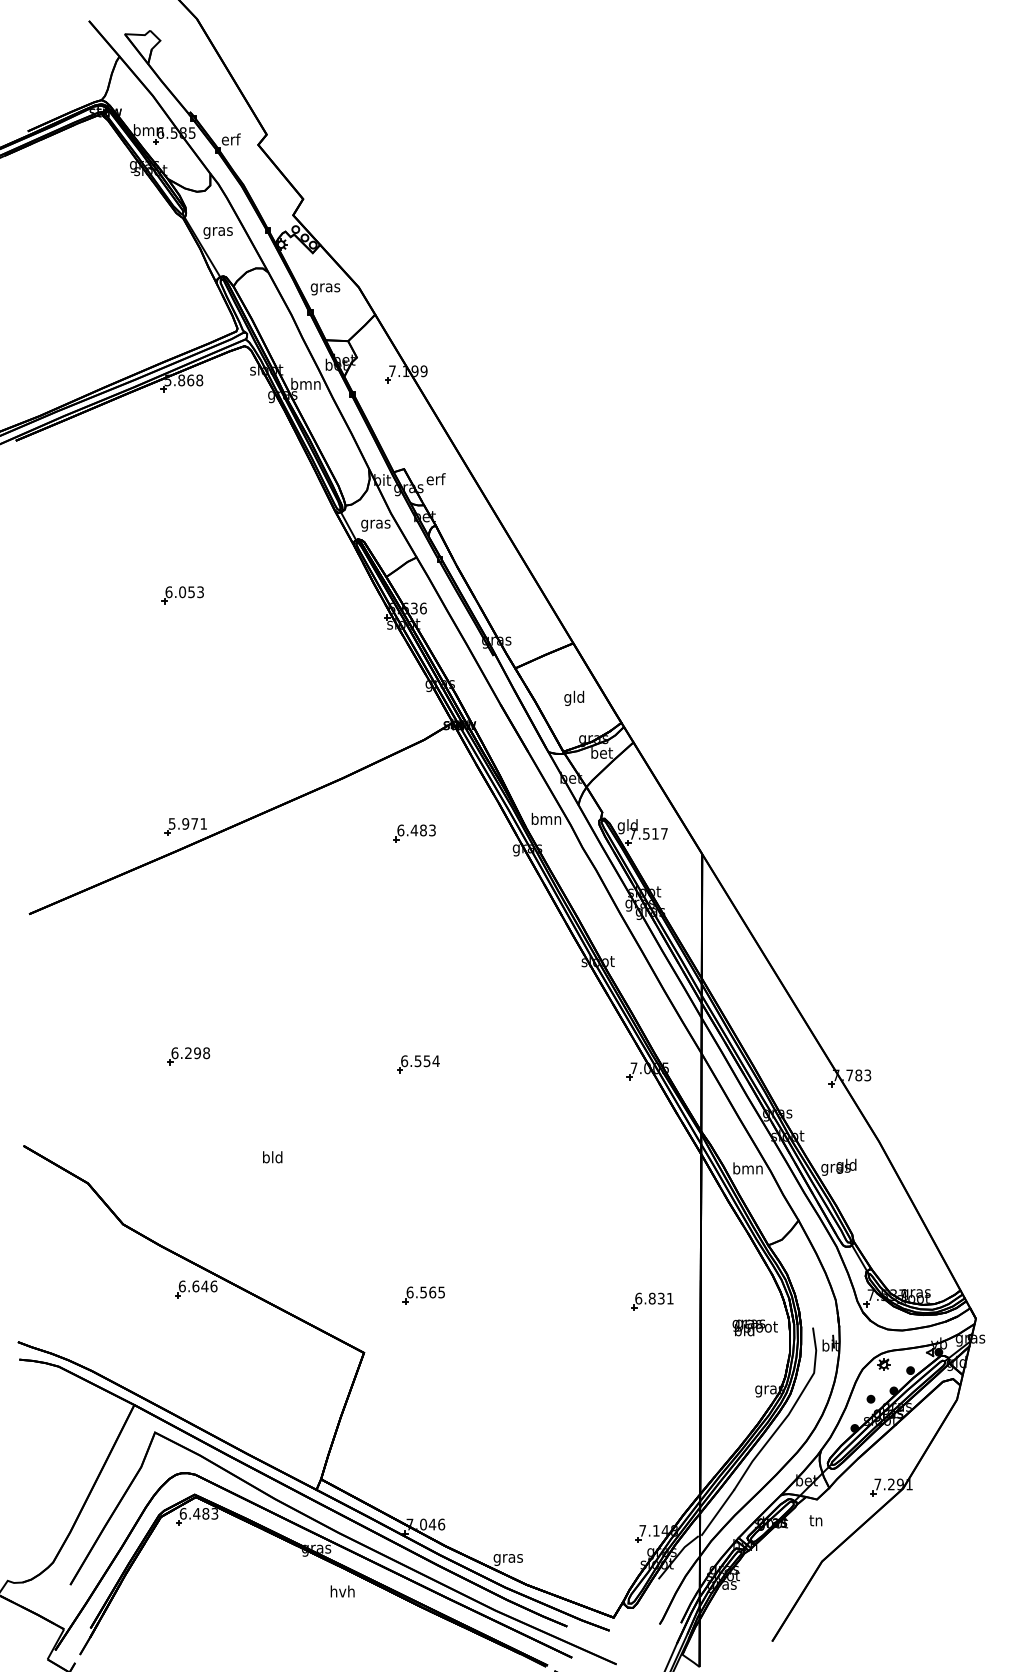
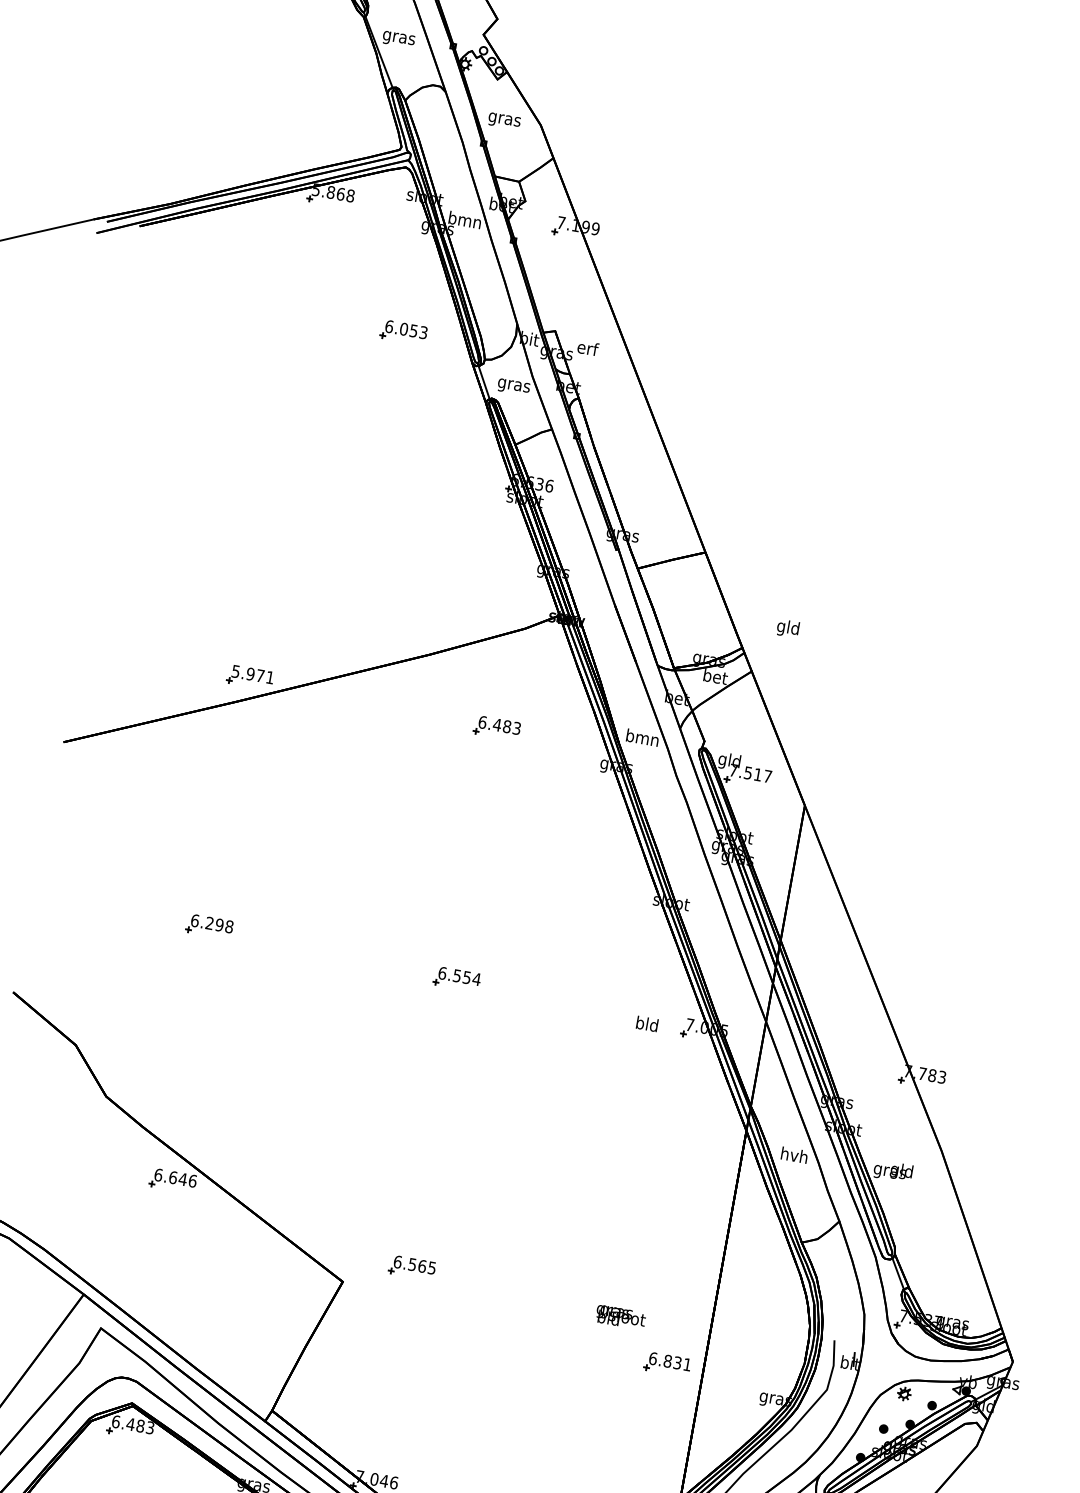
part: (182, 595) -> (403, 332), moved
text: (574, 697) -> (788, 627), moved
text: (272, 1157) -> (647, 1024), moved
text: (747, 1168) -> (793, 1155), bmn -> hvh
part: (423, 1295) -> (411, 1267), moved
part: (652, 1301) -> (667, 1364), moved
text: (754, 1327) -> (620, 1316), moved

